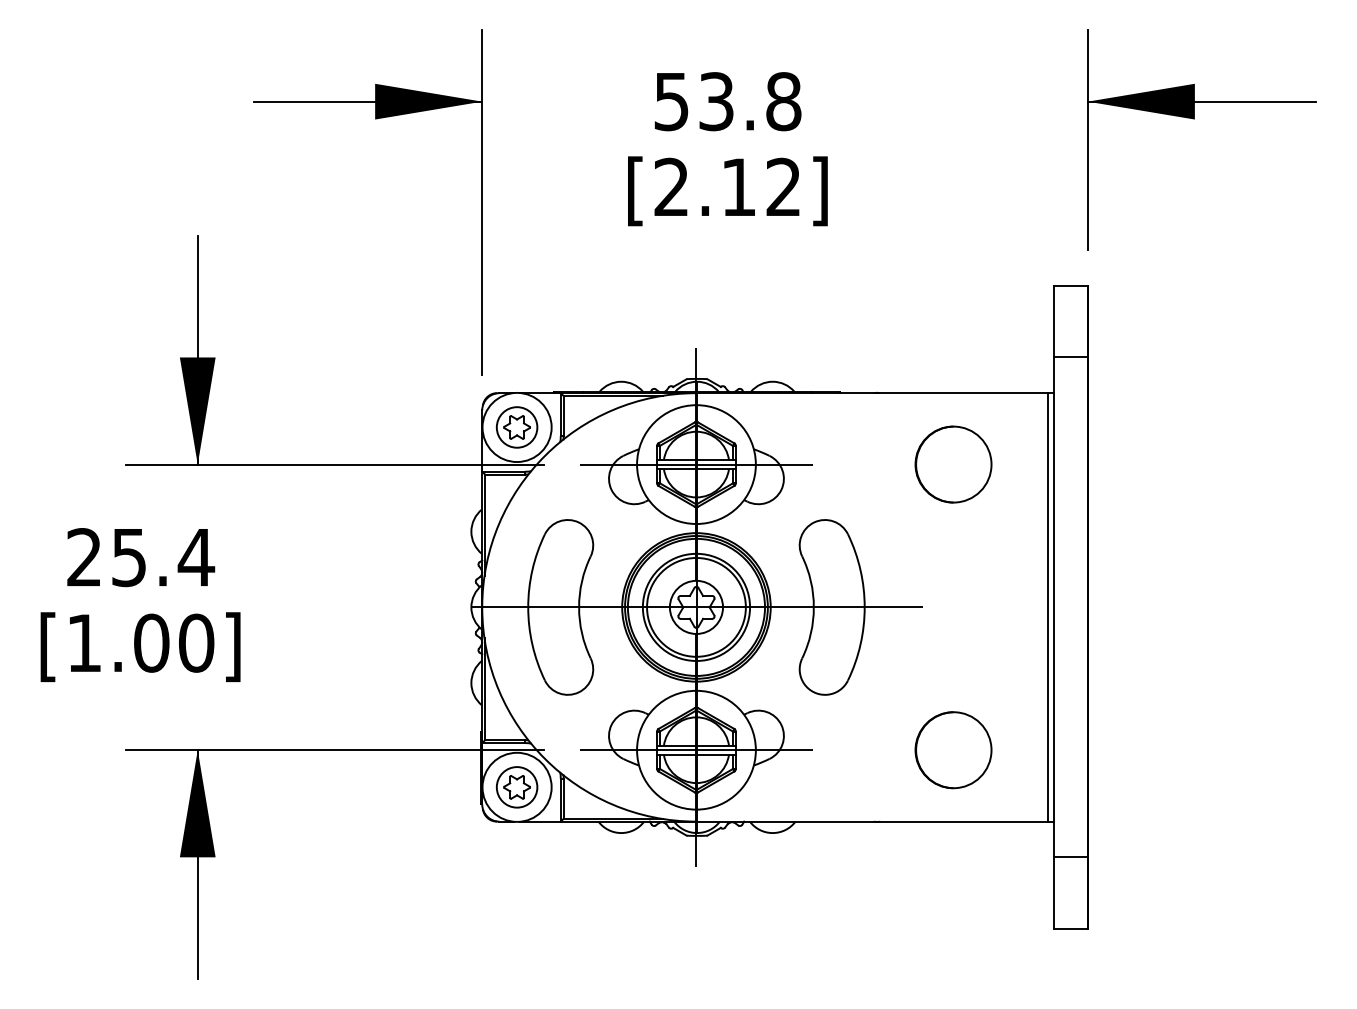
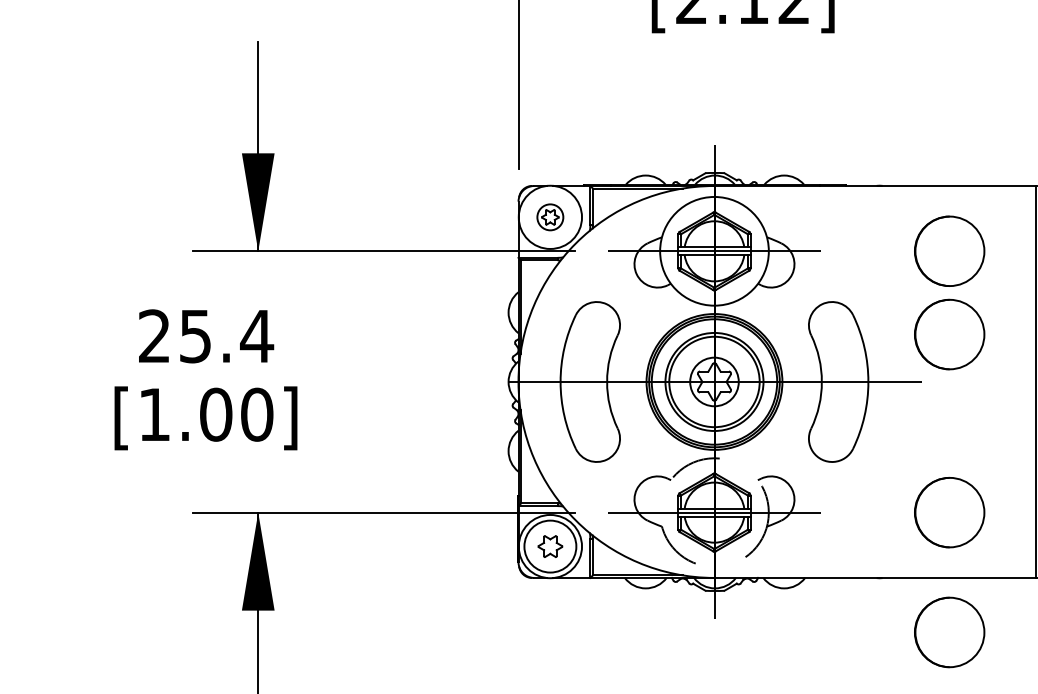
part: (516, 427) -> (549, 217), size x0.7
part: (953, 555) -> (949, 334), added
circle: (696, 749) -> (714, 511), solid -> dashed
circle: (516, 787) -> (549, 546), size x1.4
part: (953, 881) -> (949, 632), added

